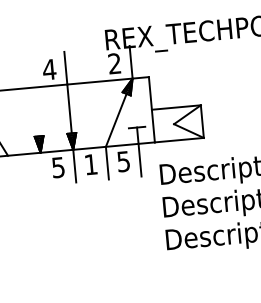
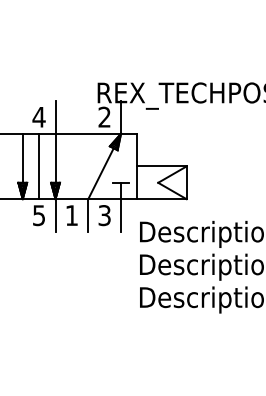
line: (36, 111) -> (22, 157), added
line: (54, 118) -> (39, 166), added
text: (123, 161) -> (104, 215), 5 -> 3

